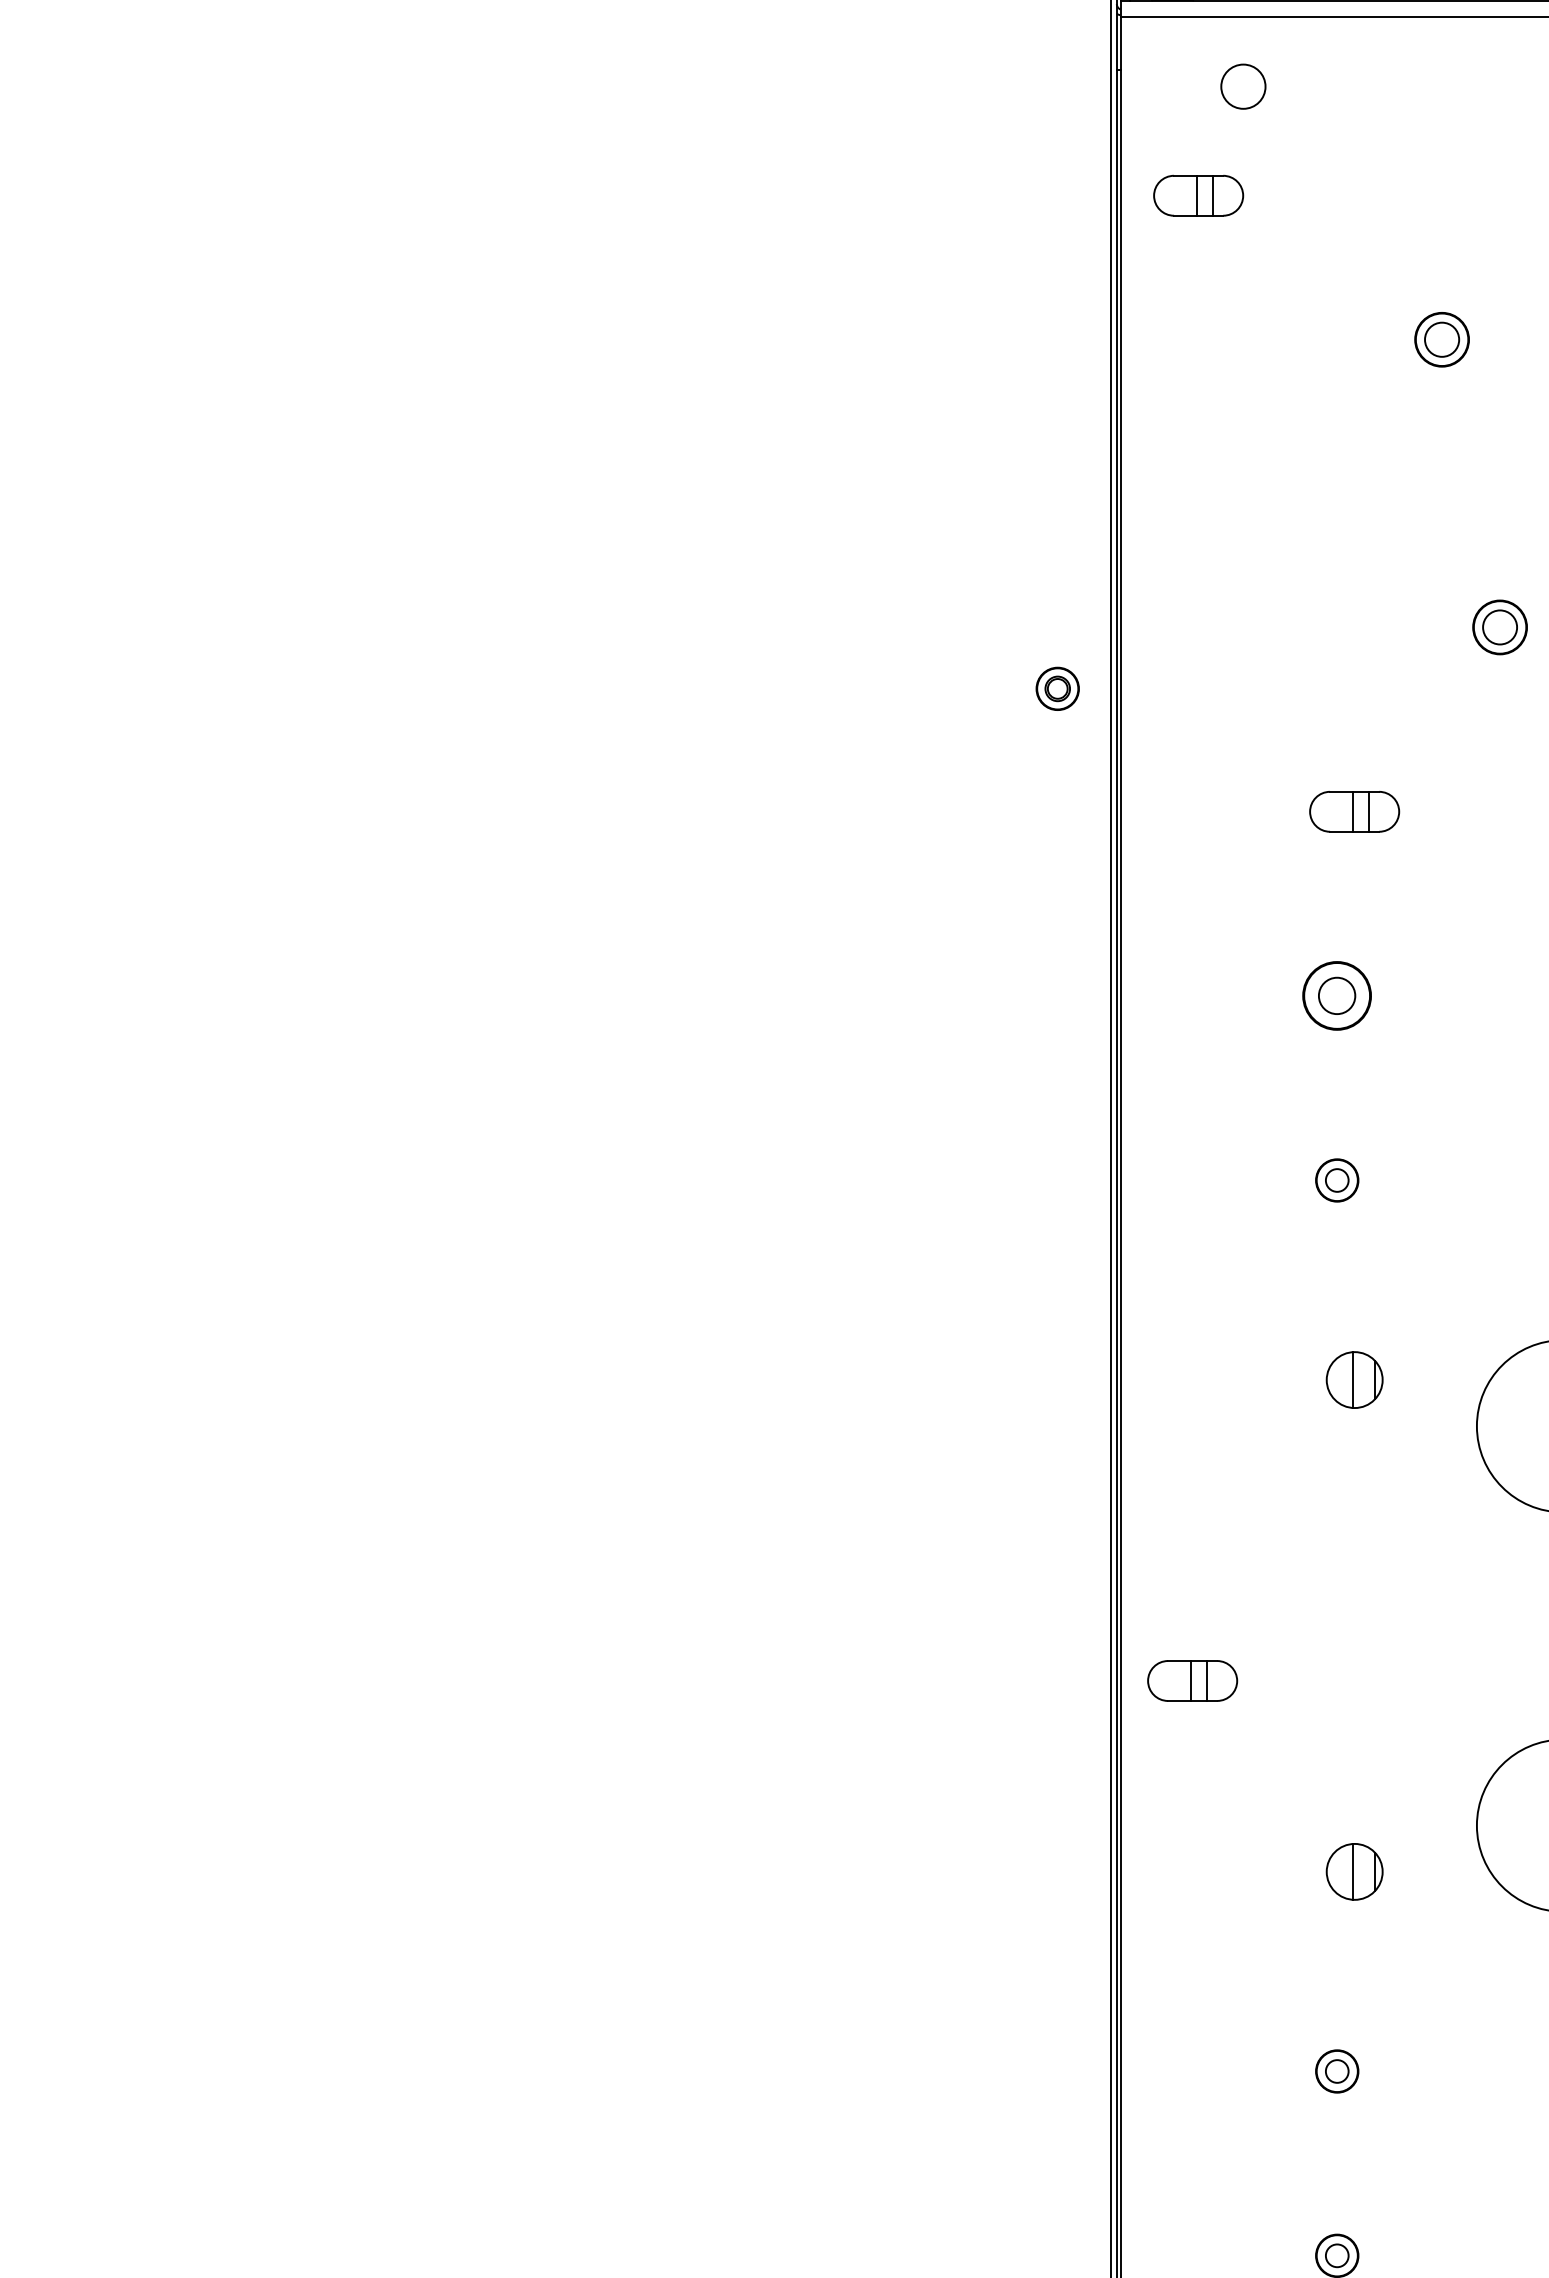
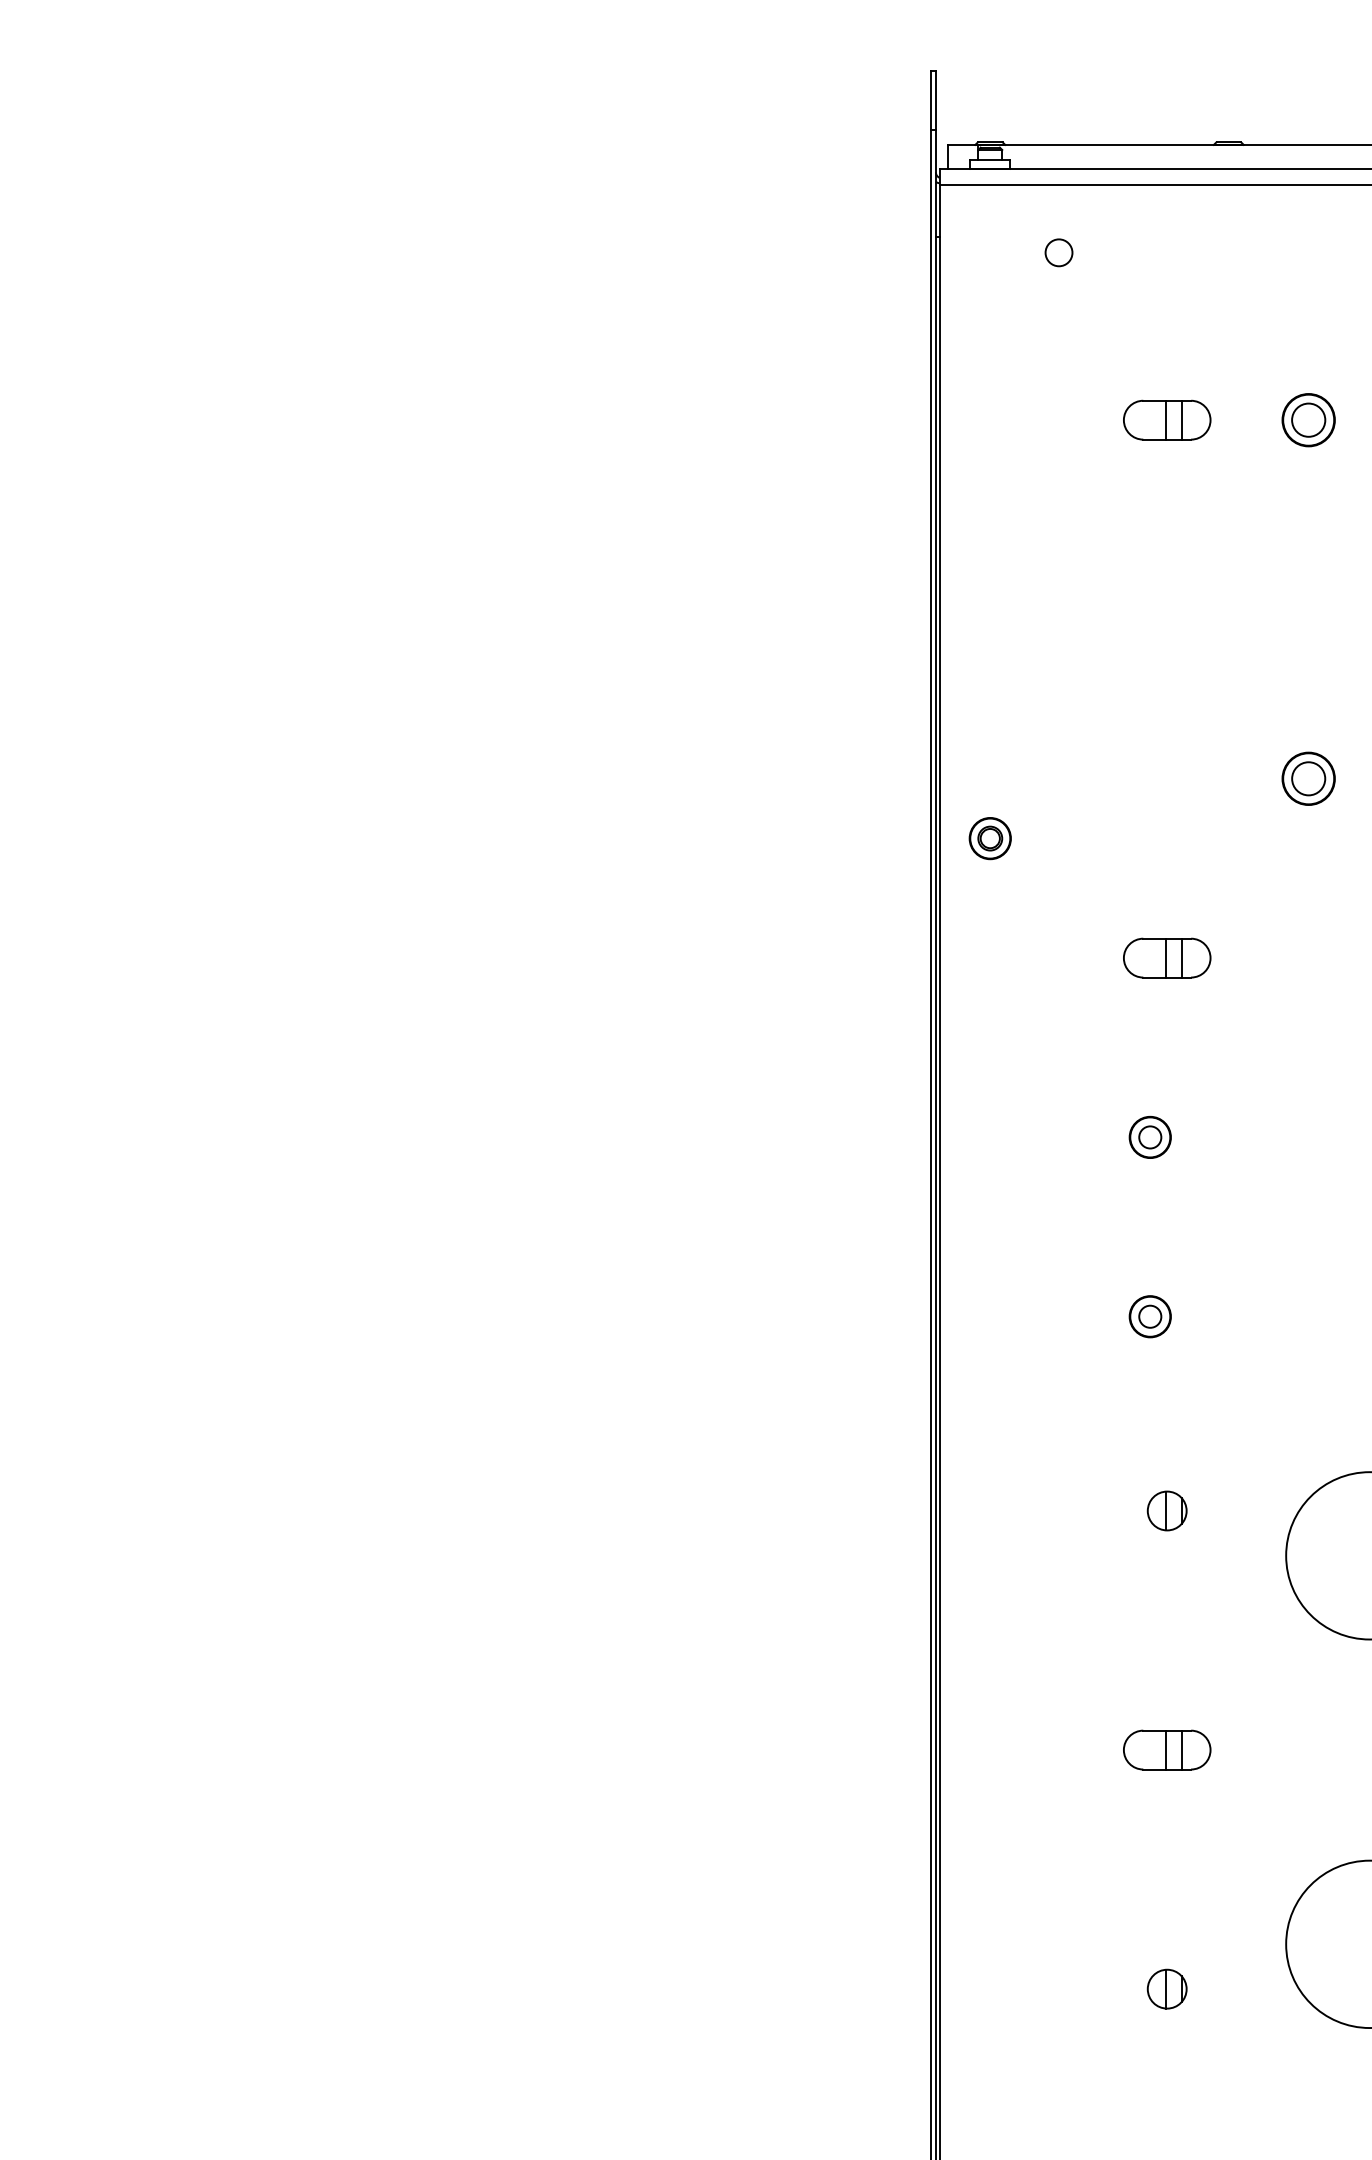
circle: (1243, 86) -> (1059, 252), size x0.62
part: (1198, 195) -> (1167, 419), moved
part: (1441, 339) -> (1308, 419), moved
part: (1057, 688) -> (990, 838), moved
part: (1337, 996) -> (1150, 1137), size x0.62
part: (1354, 1380) -> (1167, 1511), size x0.71
part: (1192, 1680) -> (1167, 1749), moved
part: (1354, 1871) -> (1167, 1988), size x0.71

